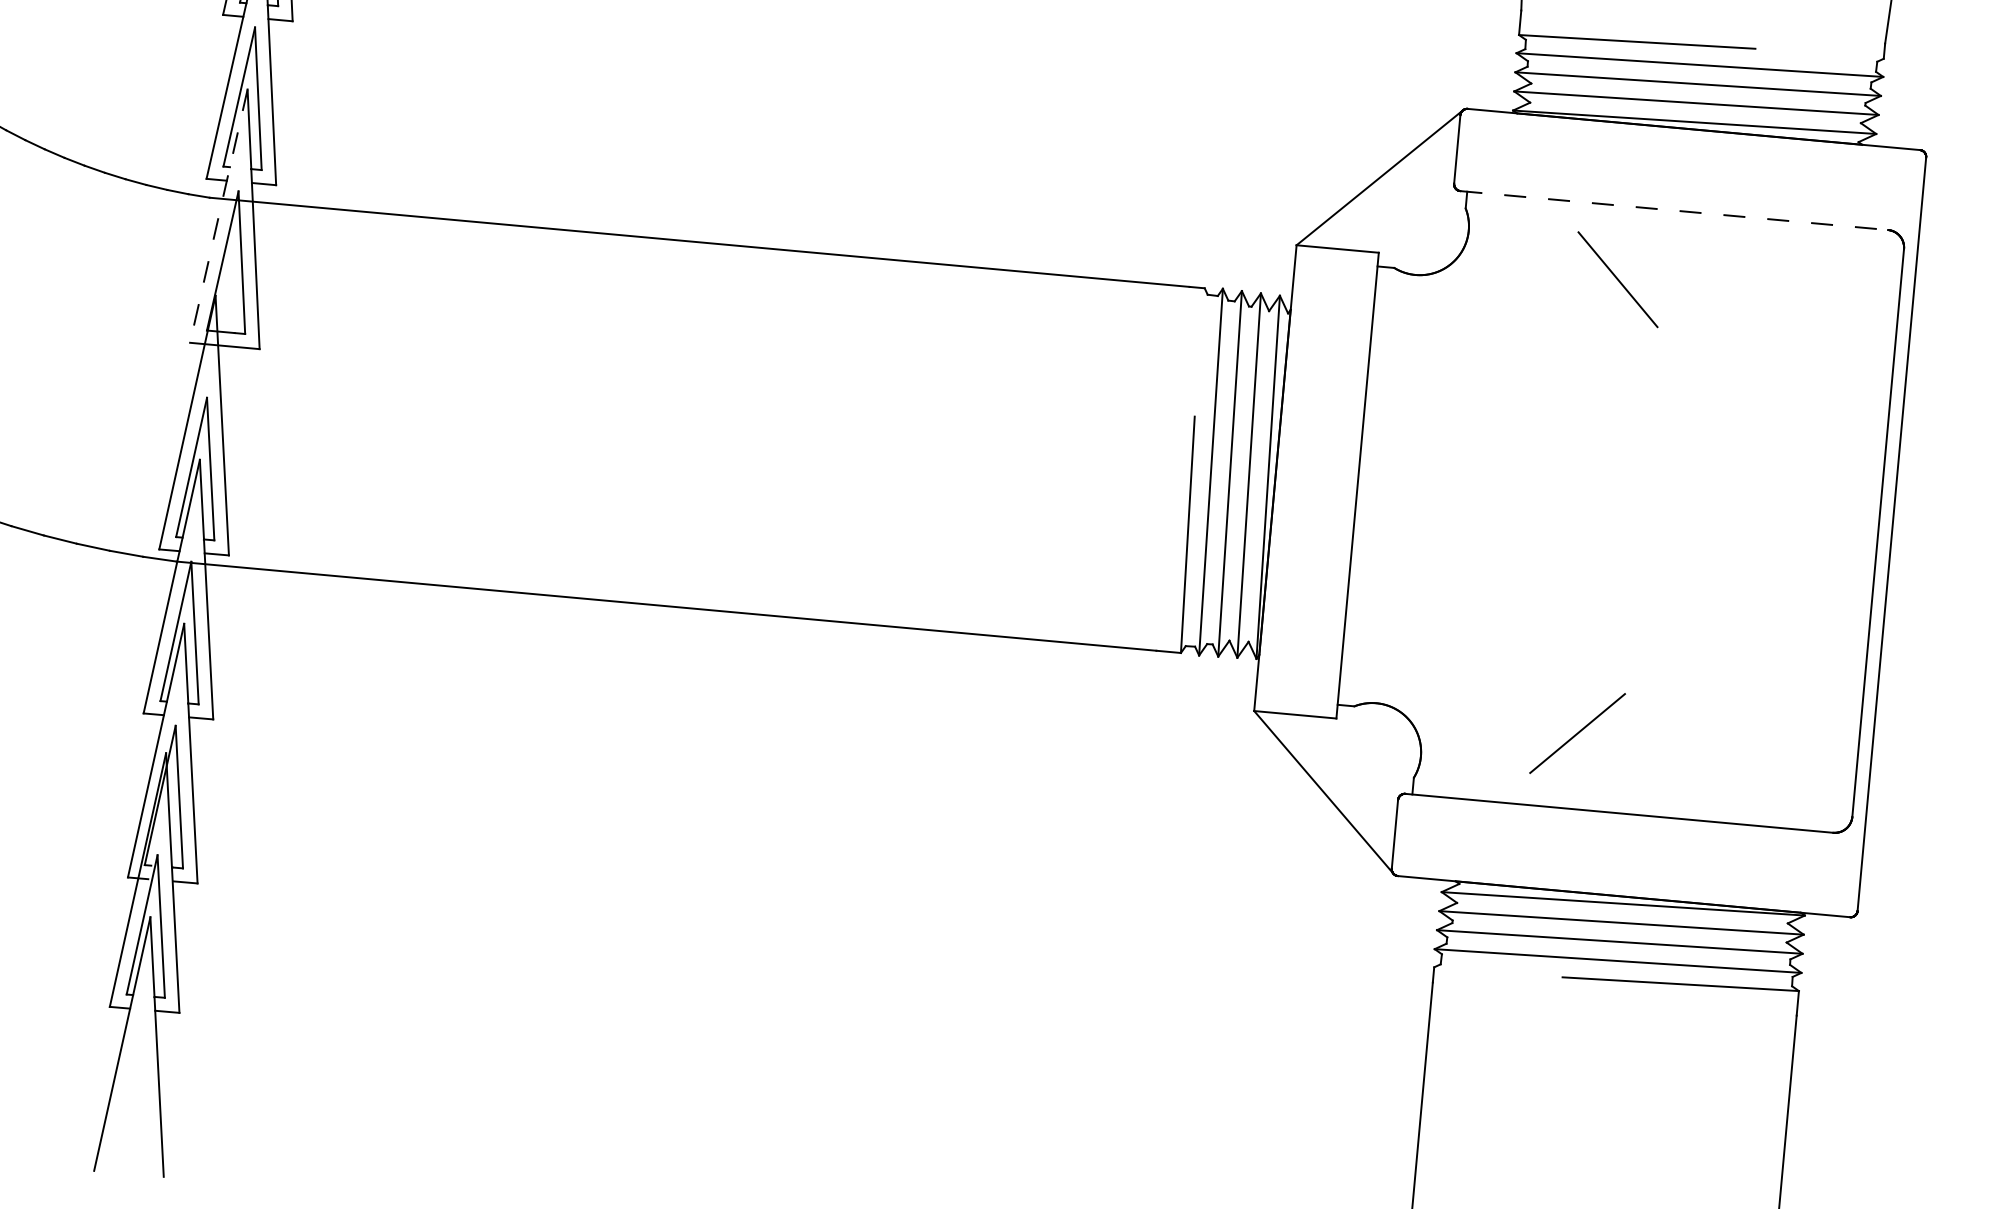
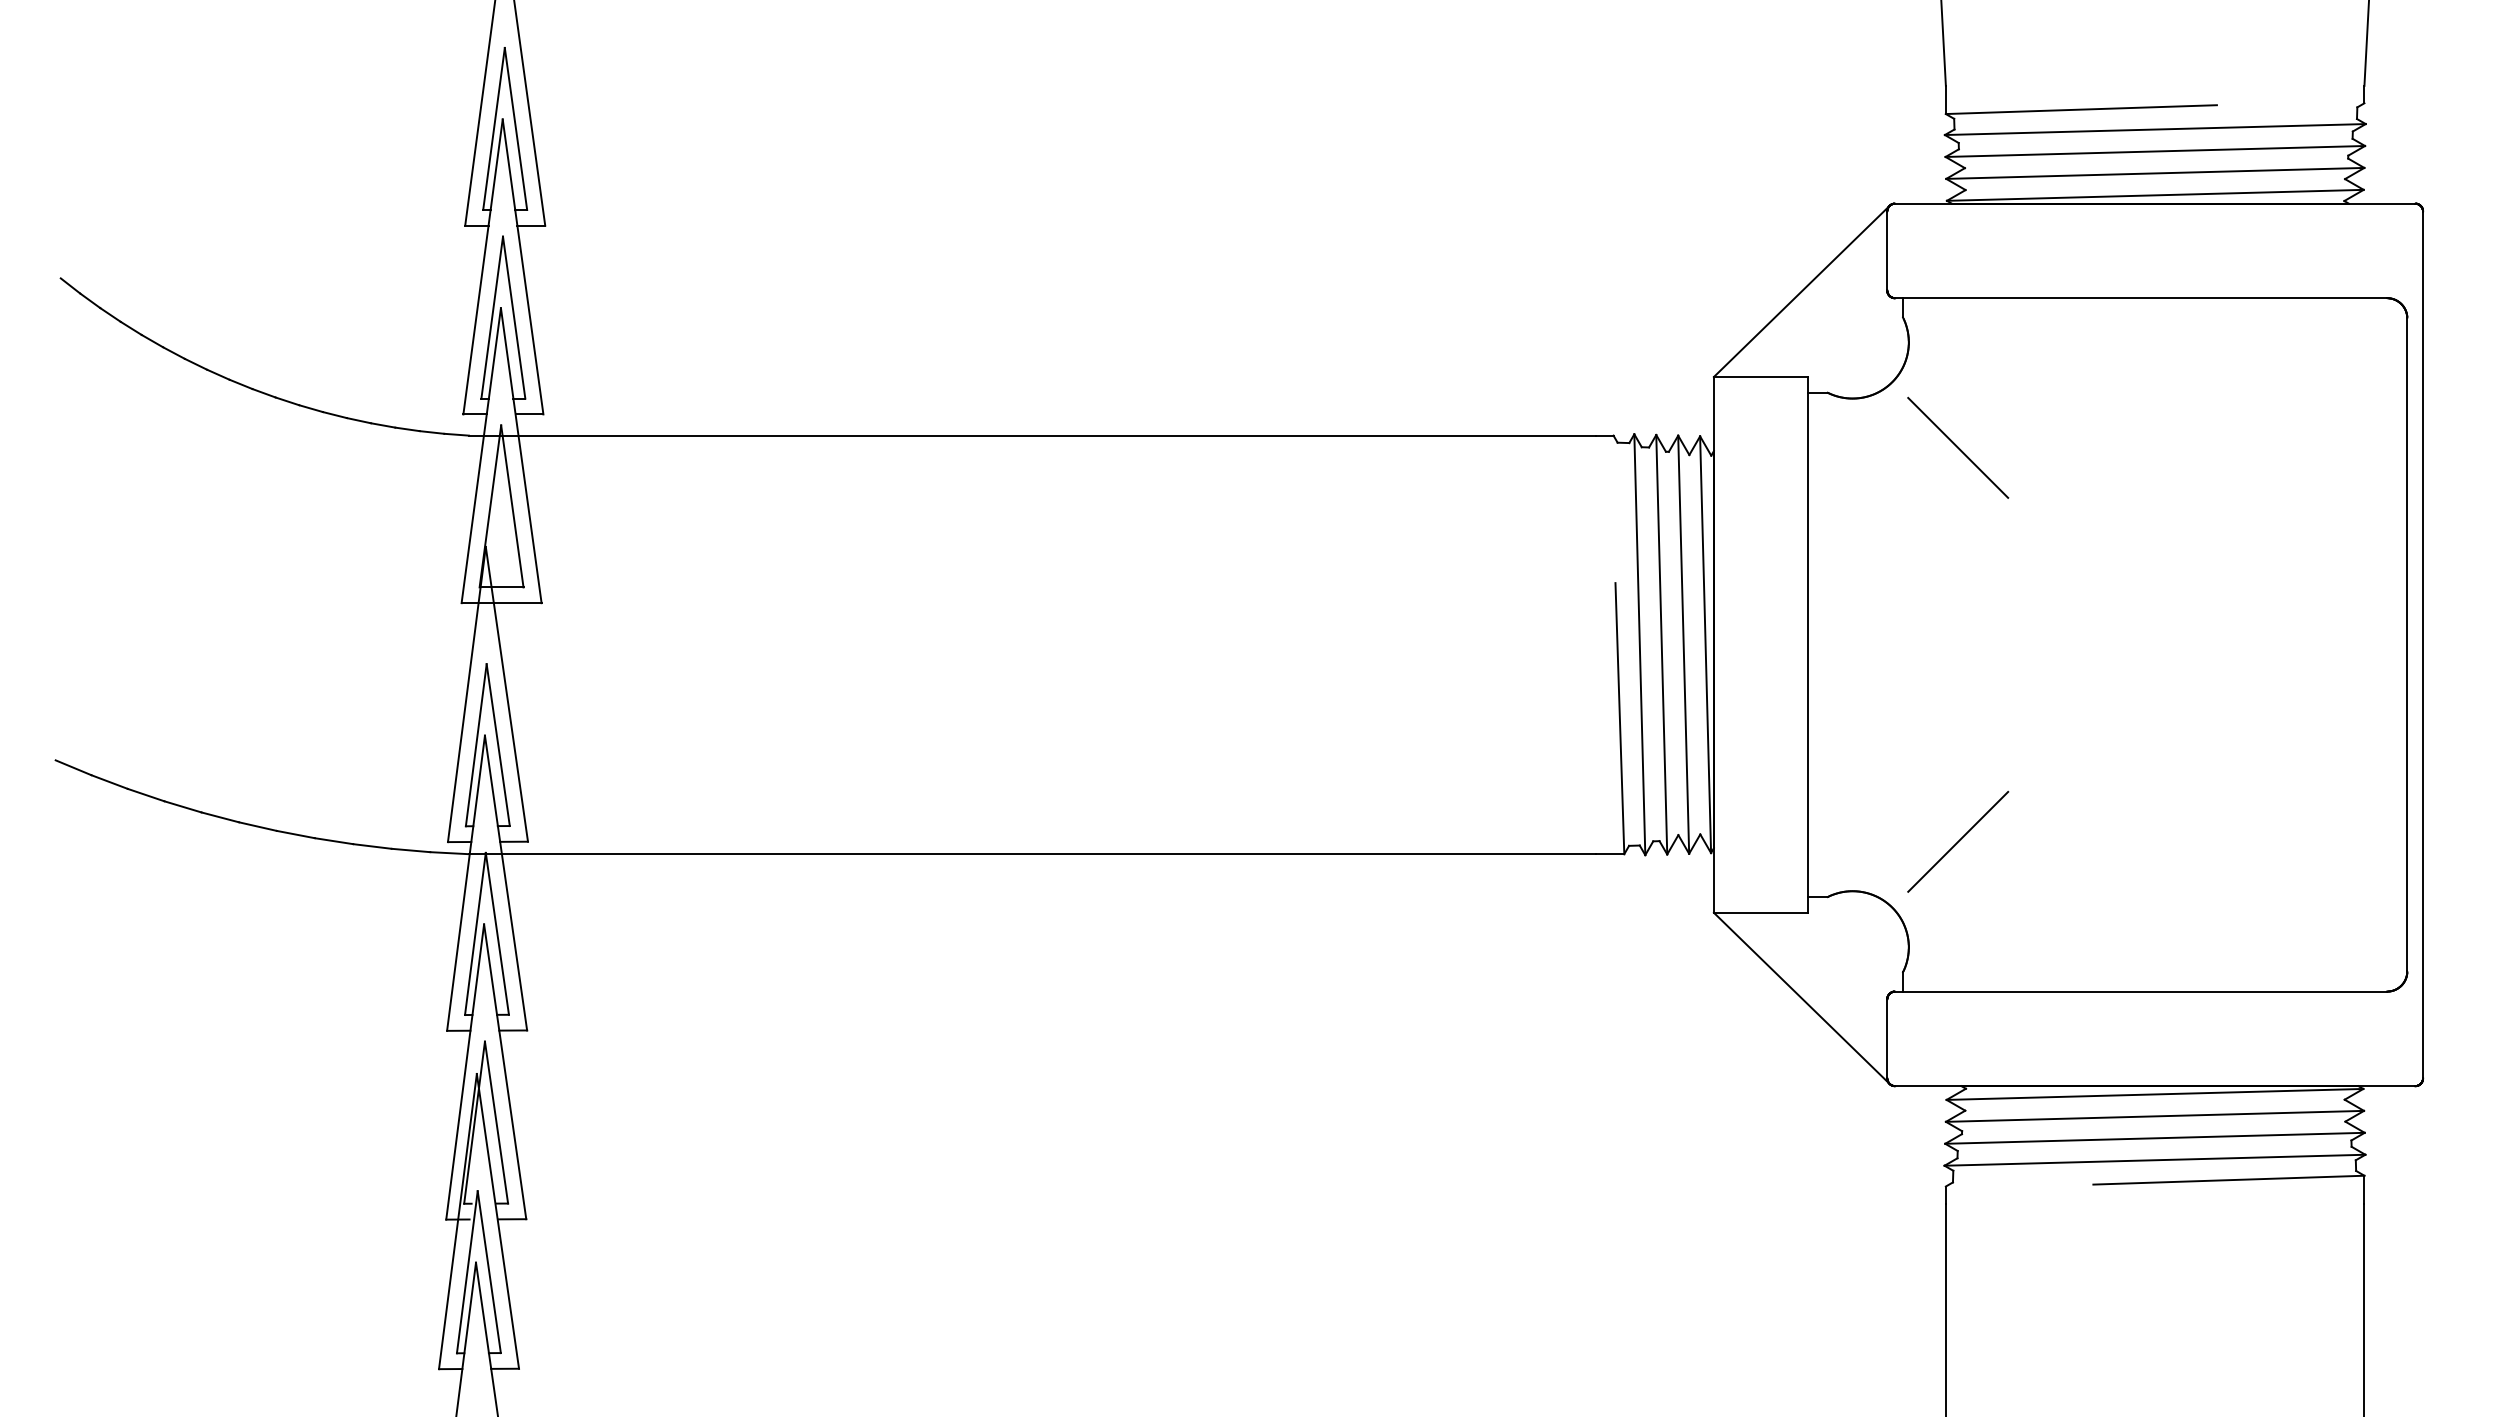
line: (1674, 210) -> (2141, 298), dashed -> solid
line: (219, 216) -> (481, 455), dashed -> solid
line: (1618, 279) -> (1958, 447), moved
line: (1577, 733) -> (1958, 841), moved

